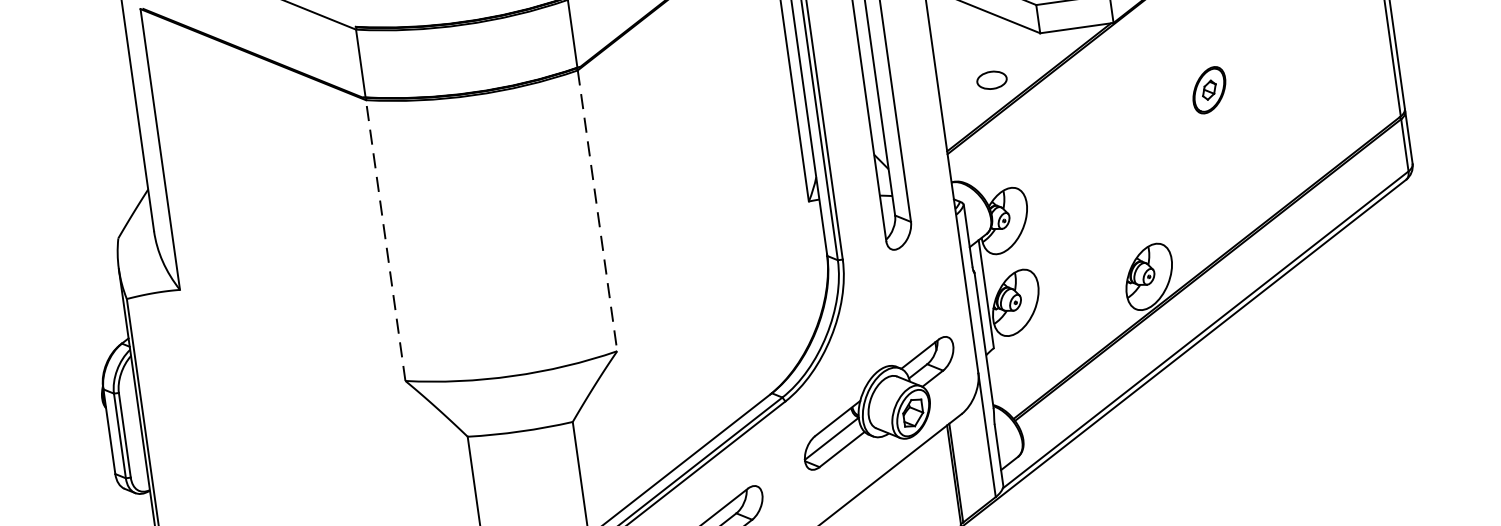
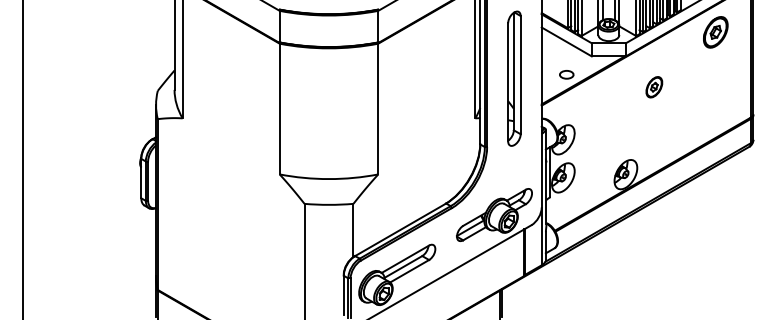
part: (1209, 90) -> (654, 87), moved
line: (598, 211) -> (378, 109), dashed -> solid
line: (385, 239) -> (279, 108), dashed -> solid

